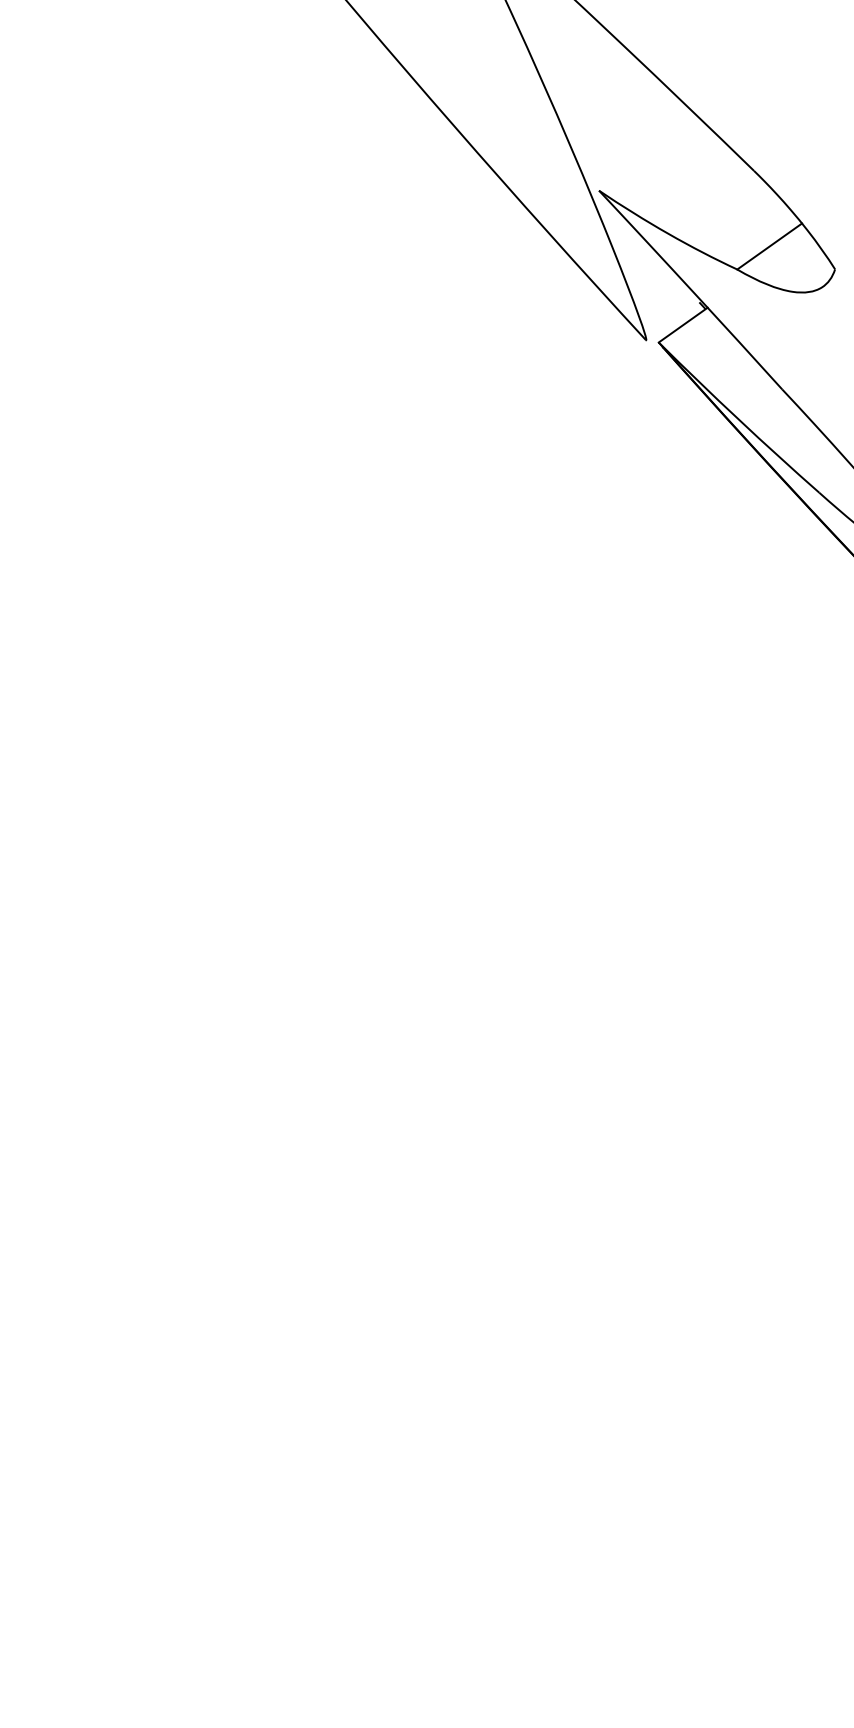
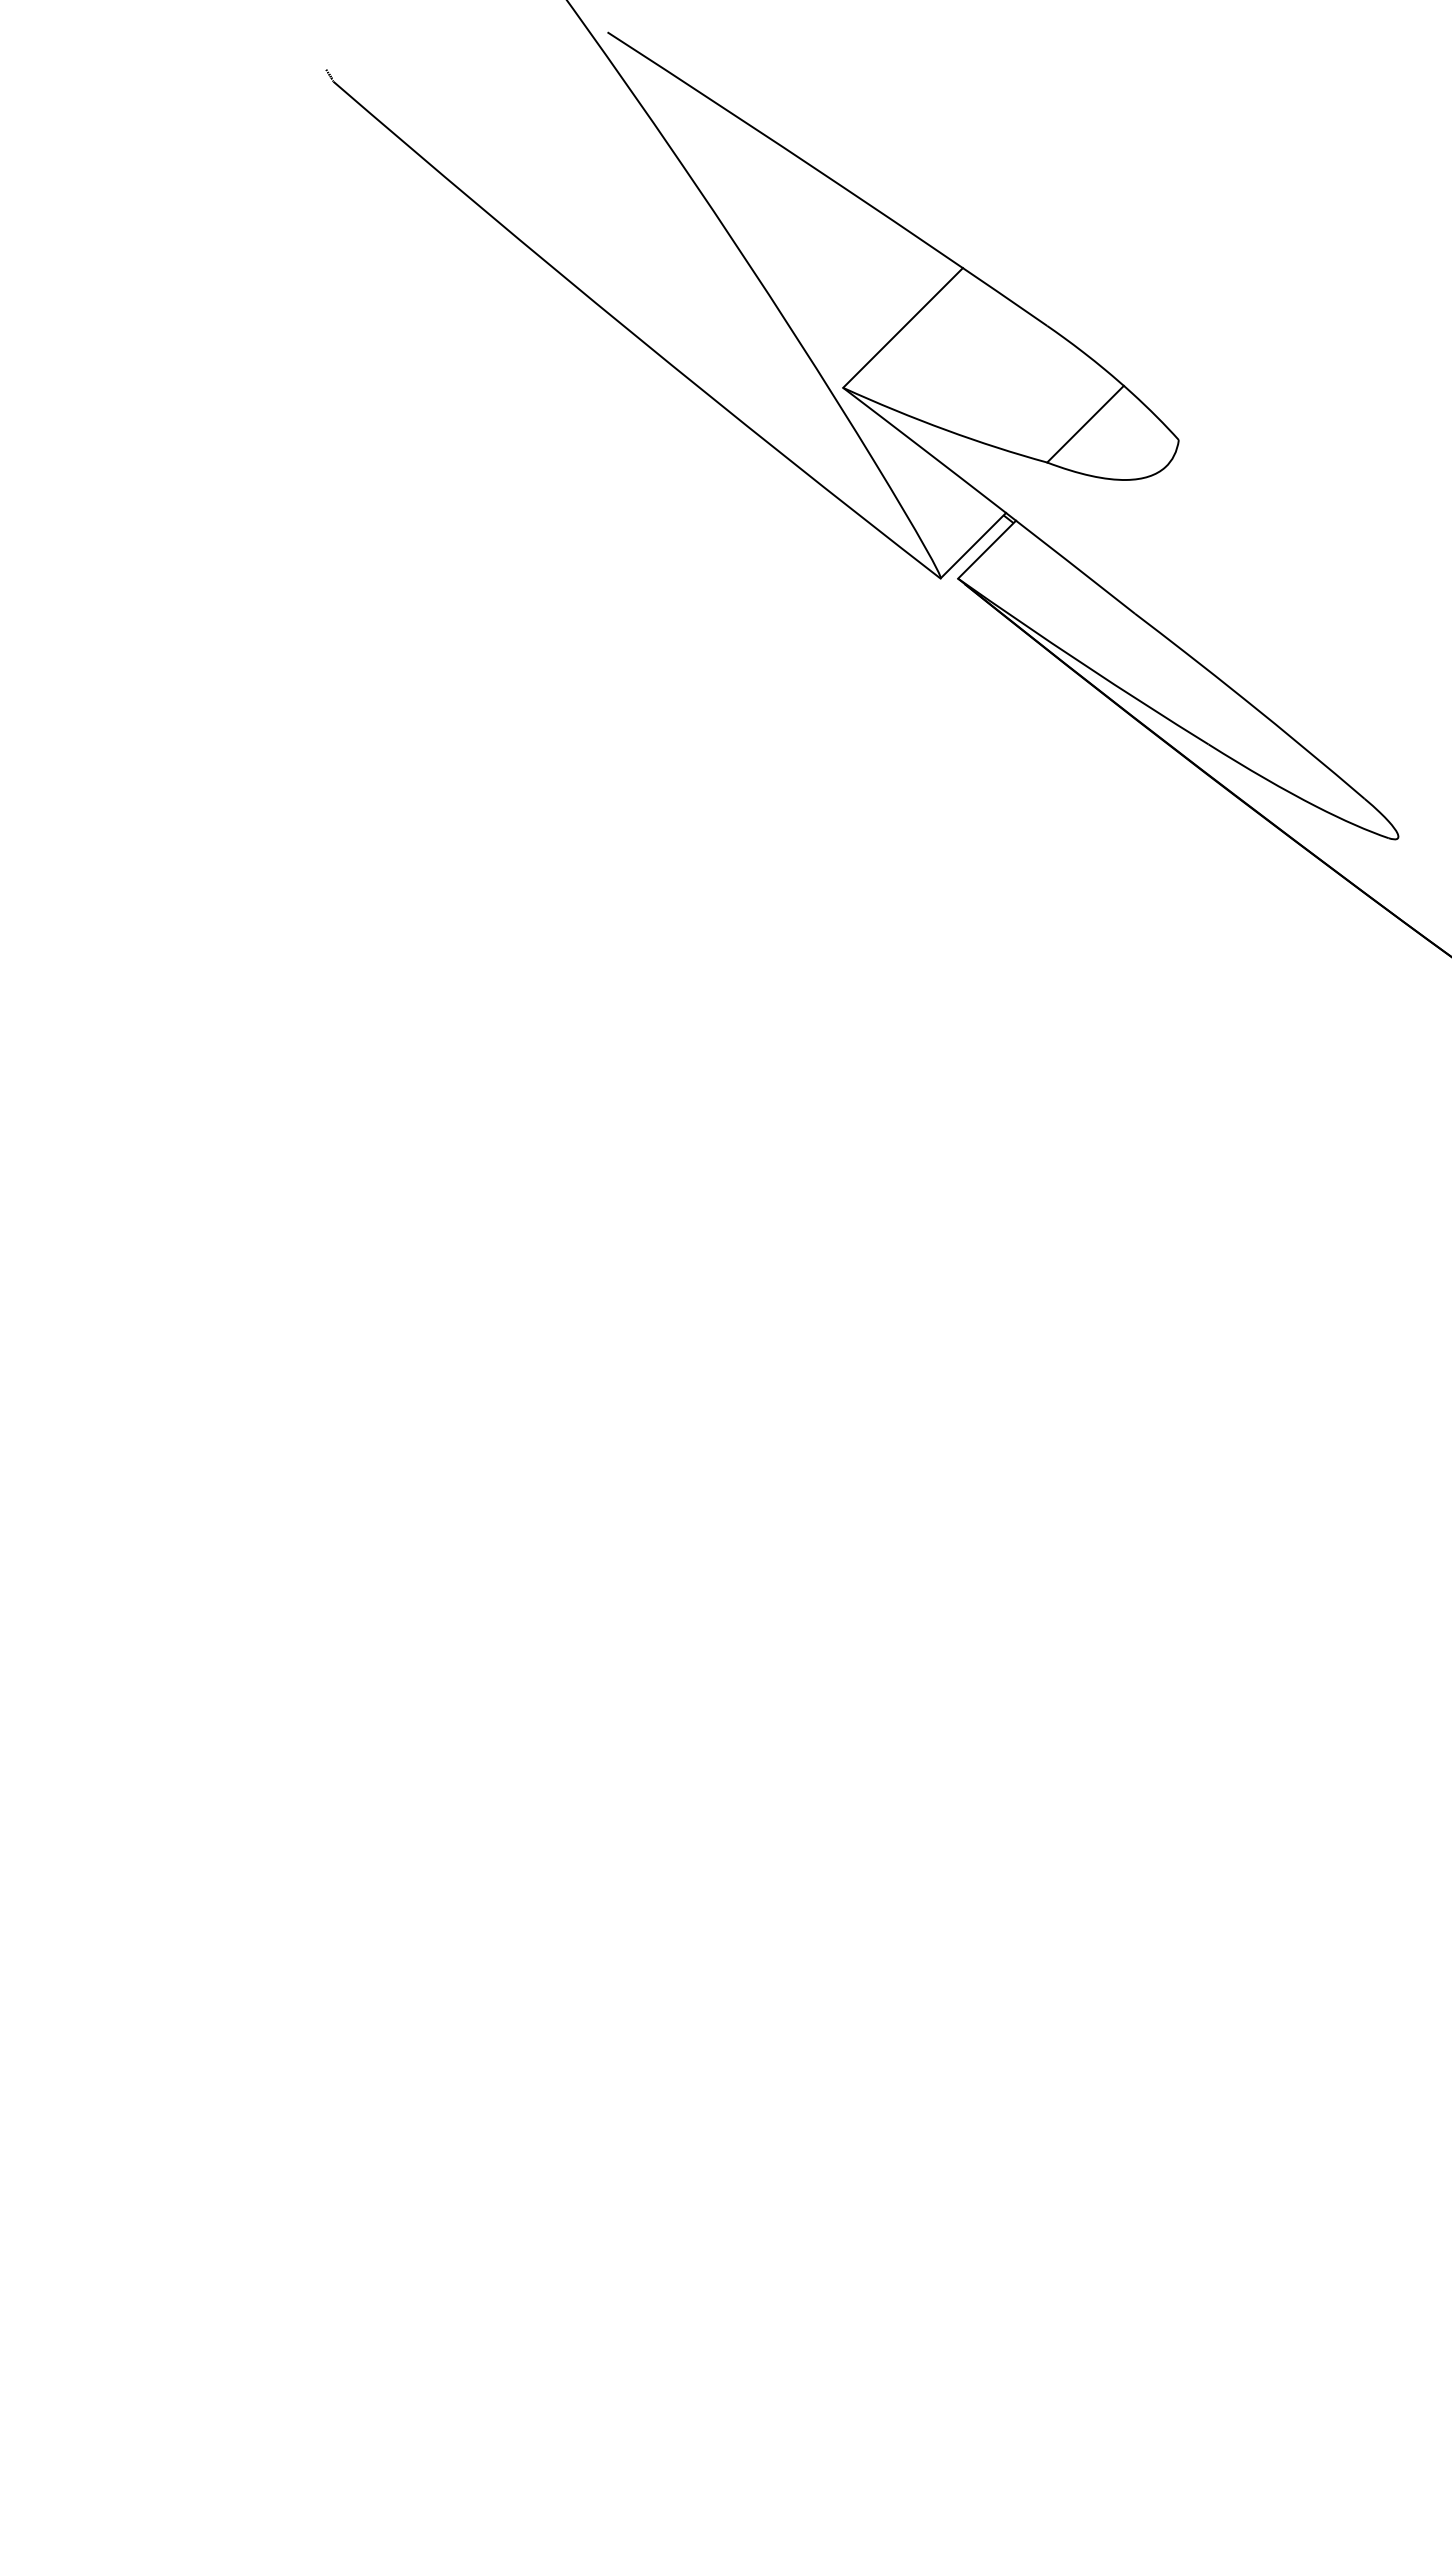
line: (649, 154) -> (902, 327), added
line: (673, 320) -> (973, 545), added

